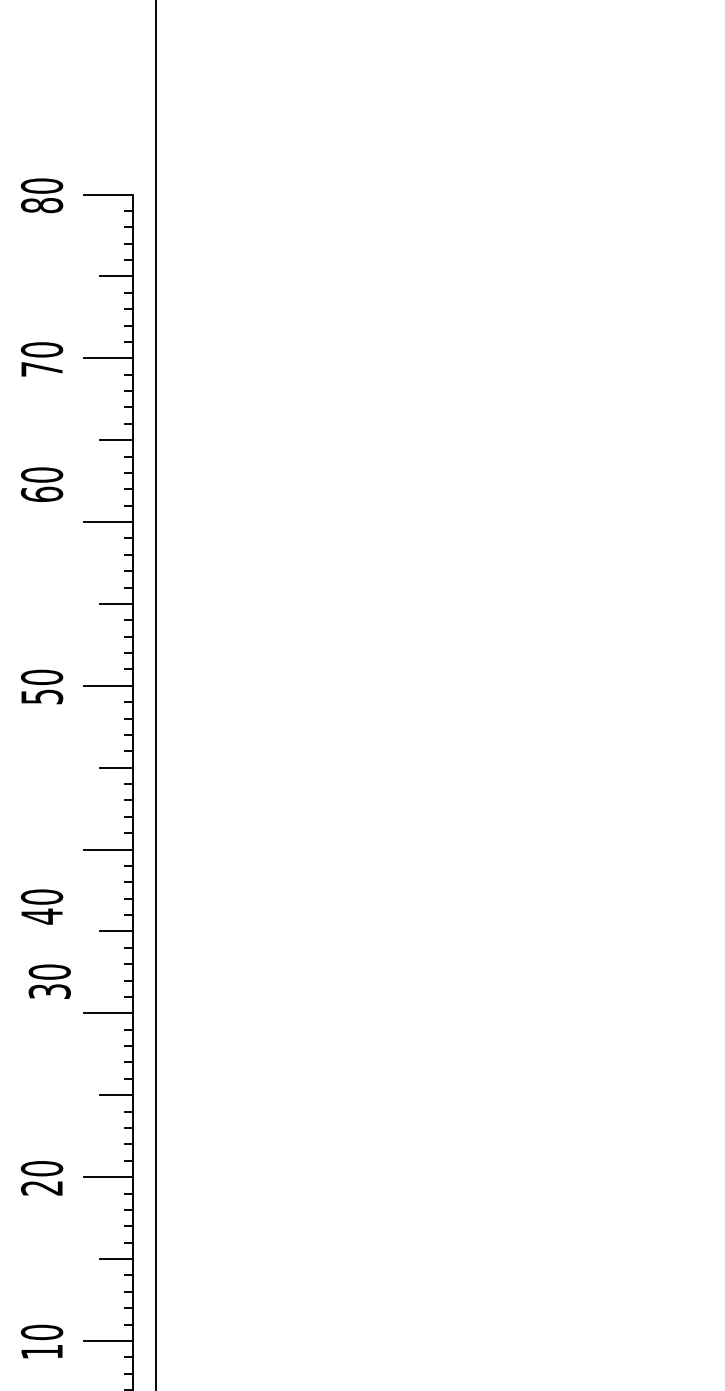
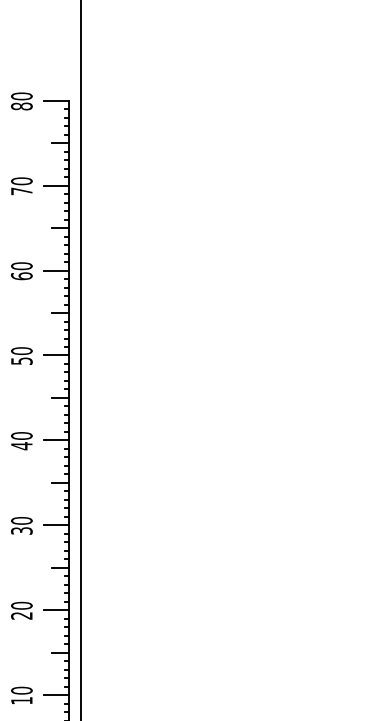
text: (41, 485) -> (21, 271), moved
text: (41, 907) -> (21, 441), moved
text: (49, 980) -> (21, 525), moved

